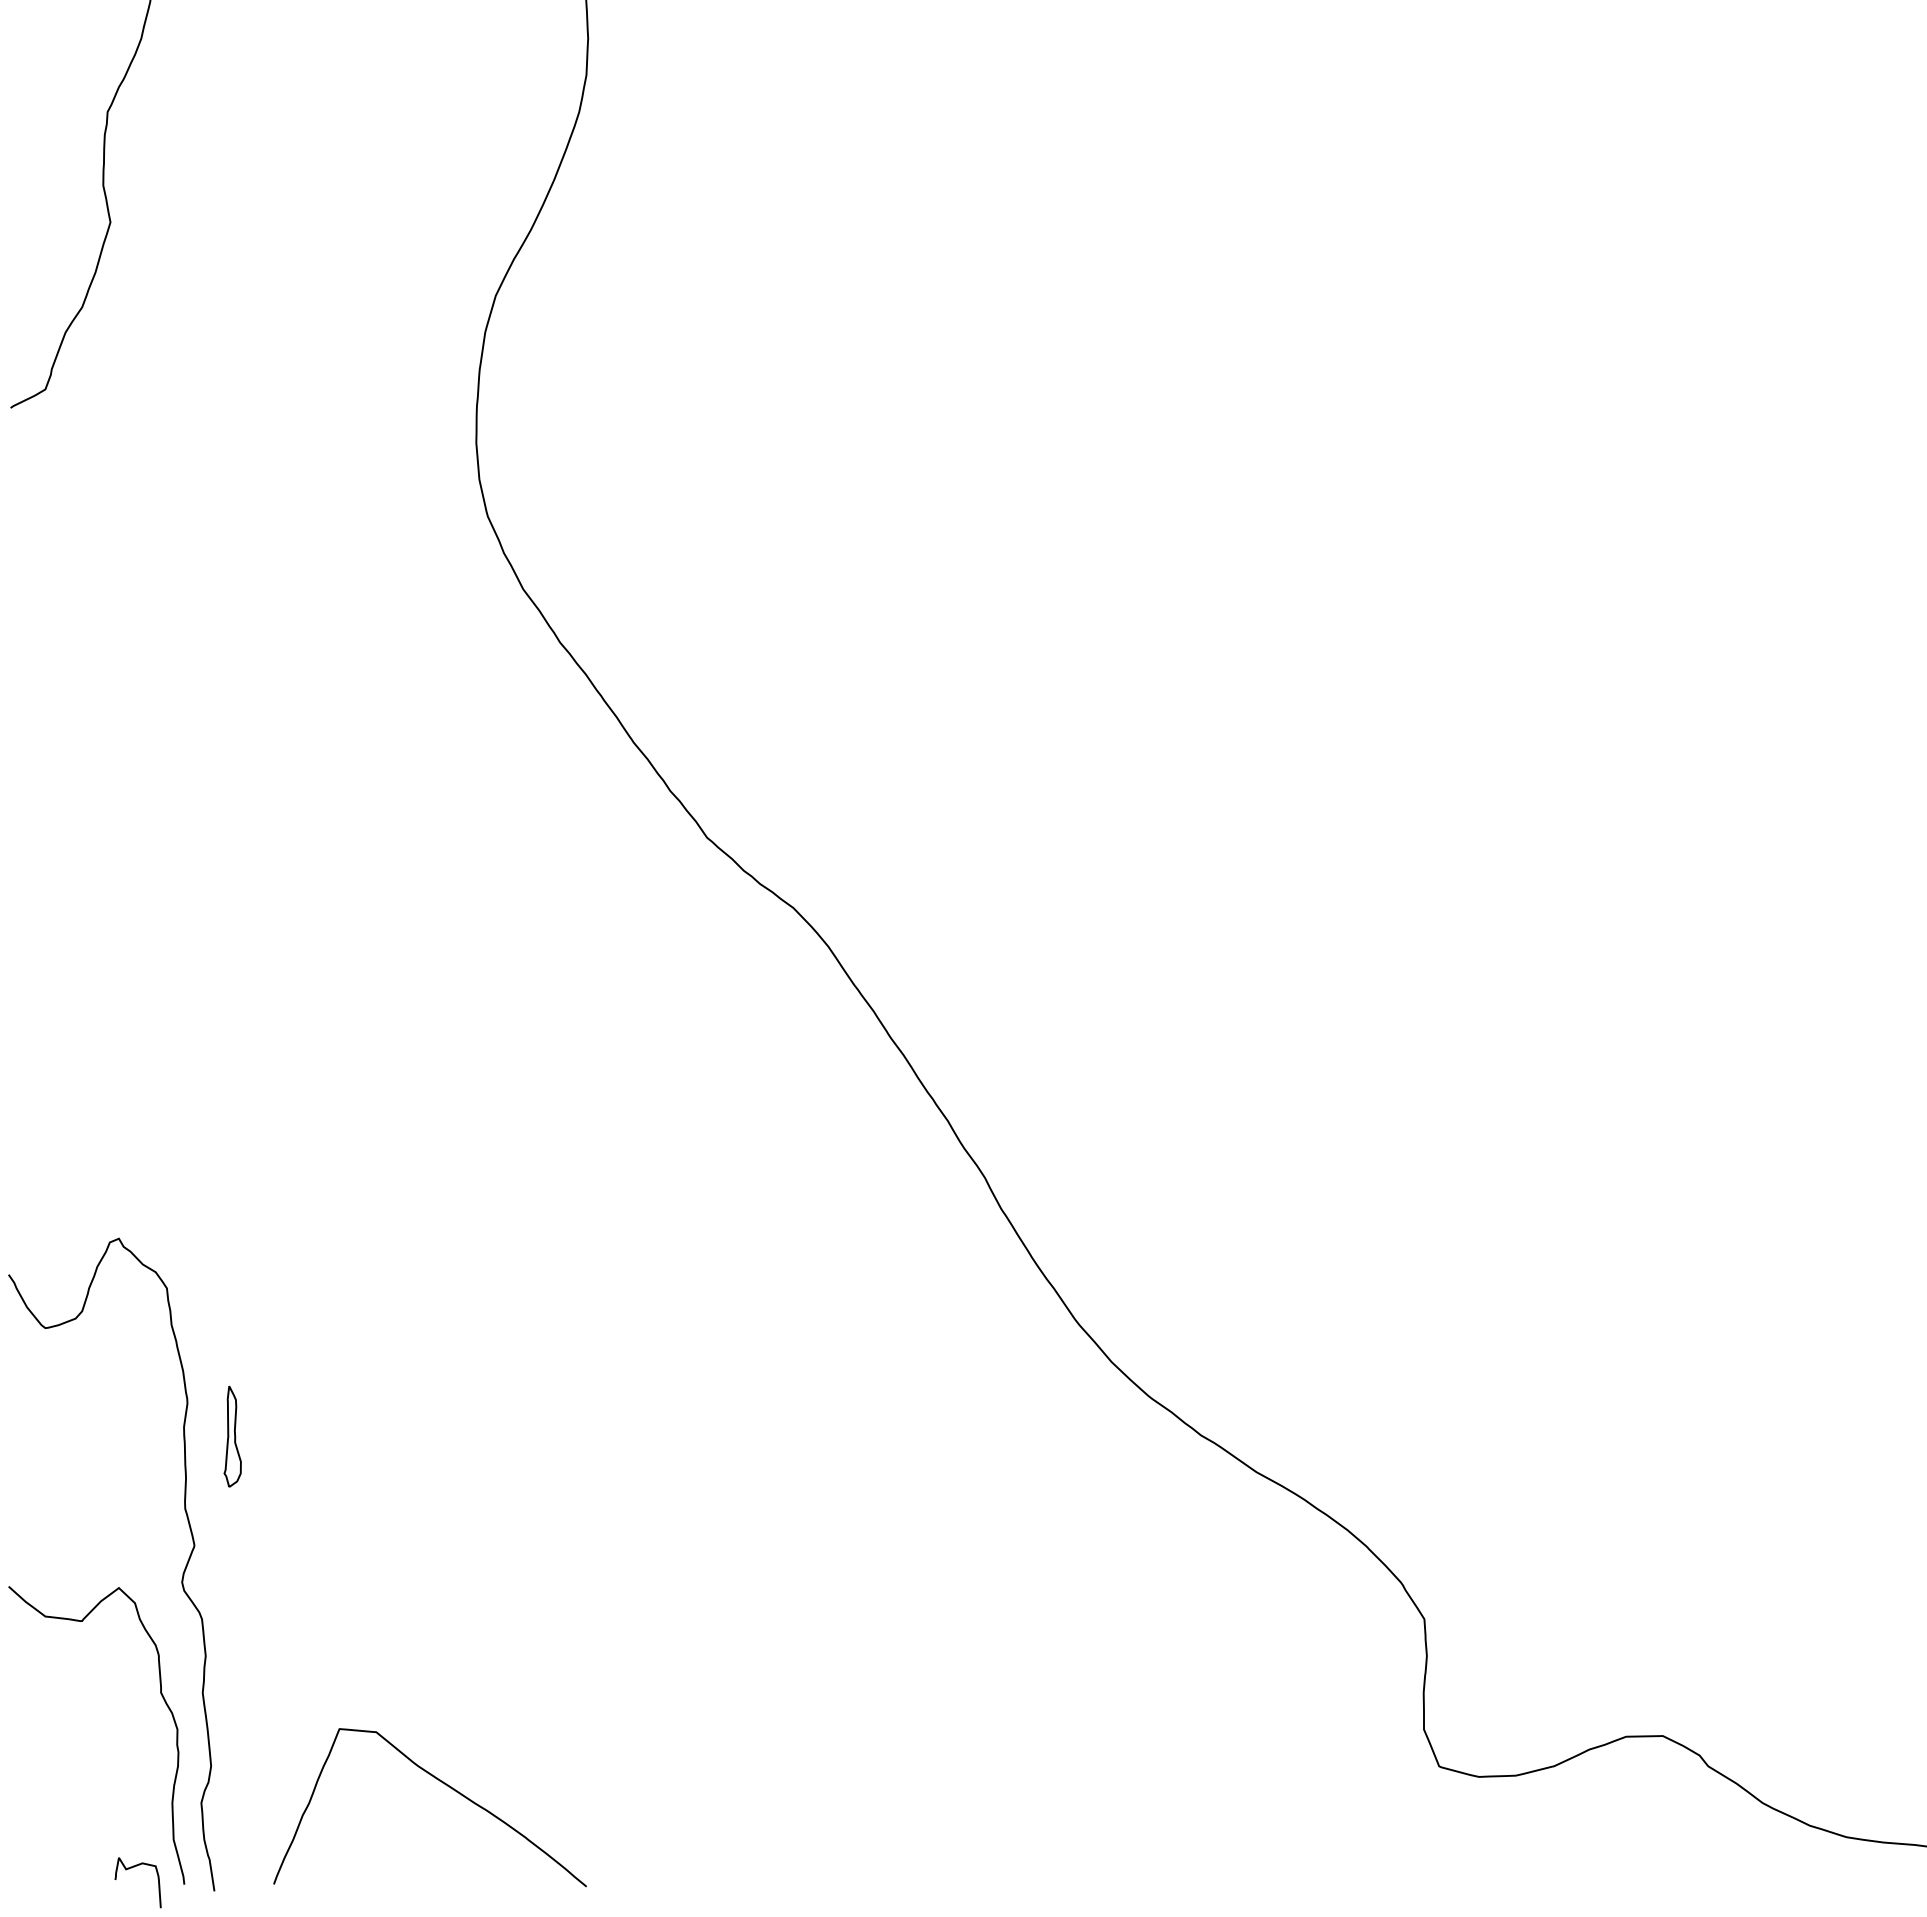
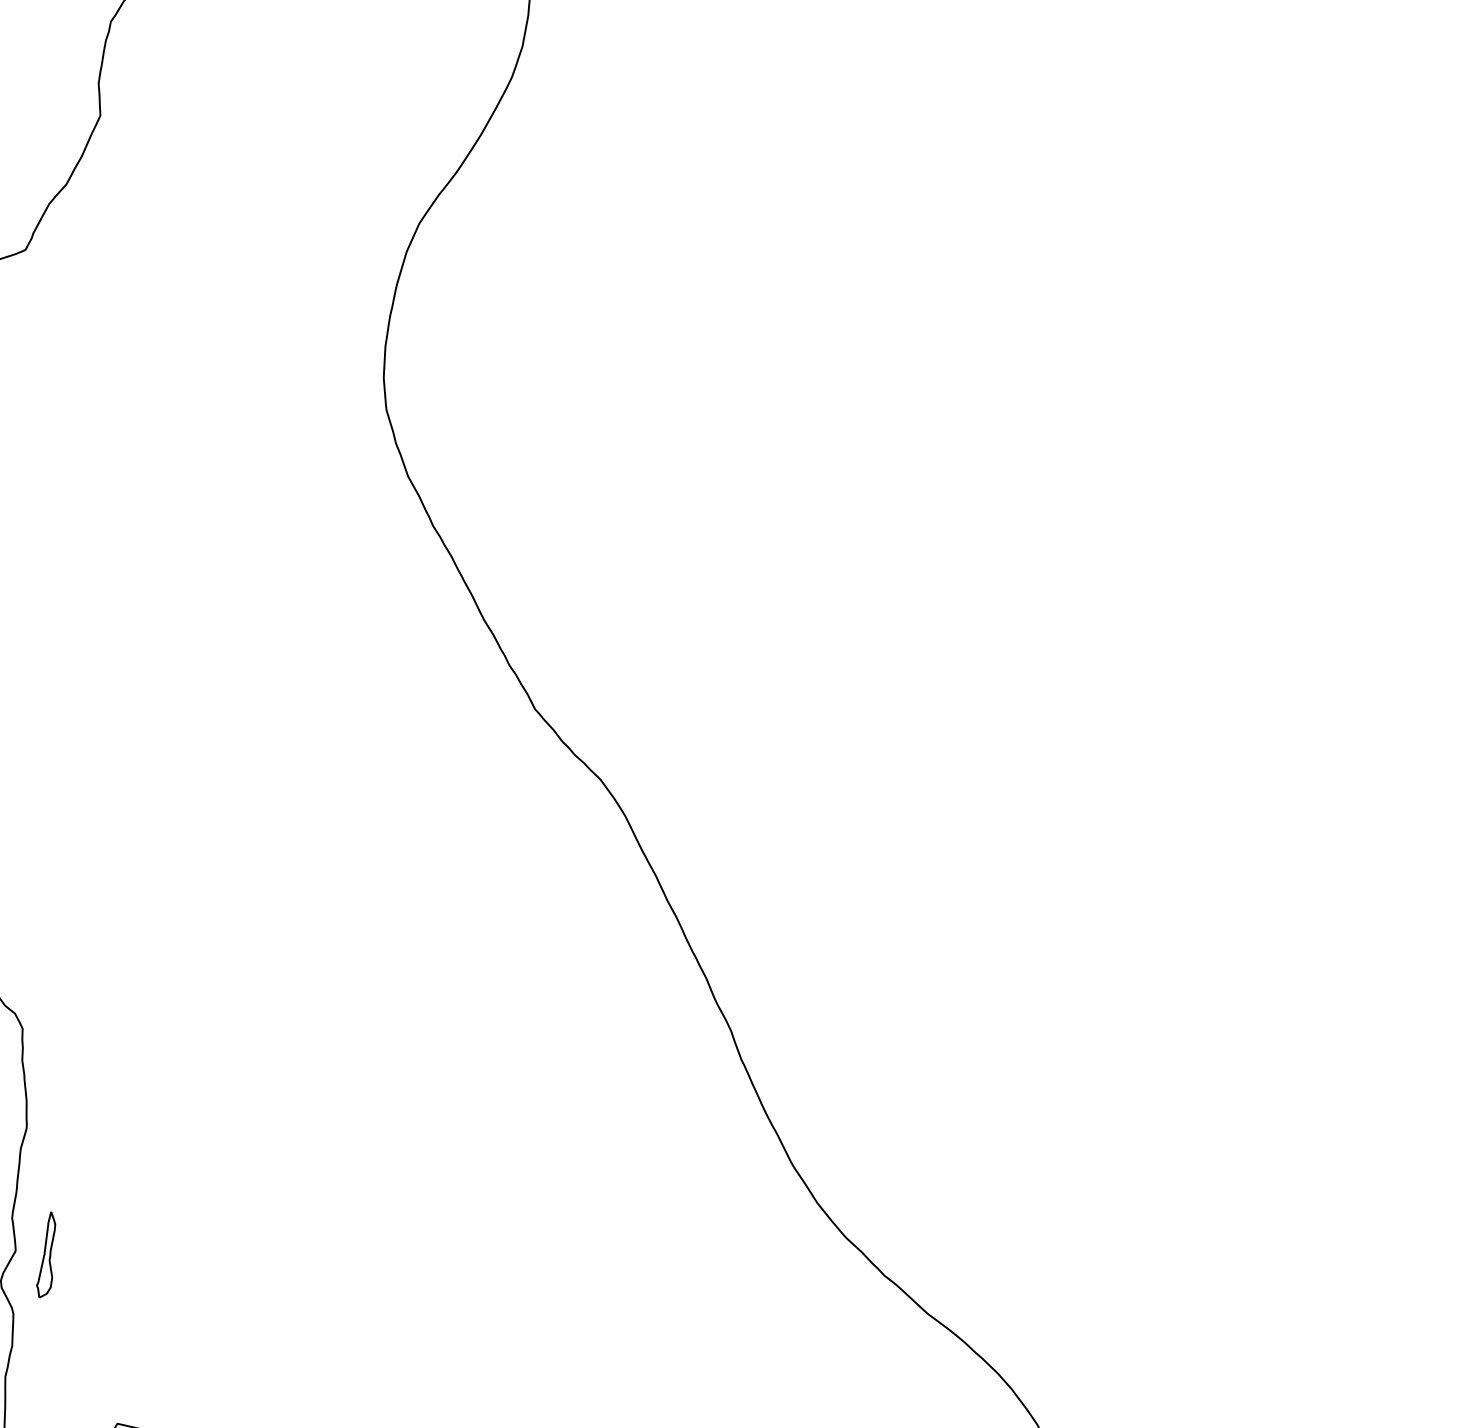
part: (232, 1436) -> (48, 1255), moved

